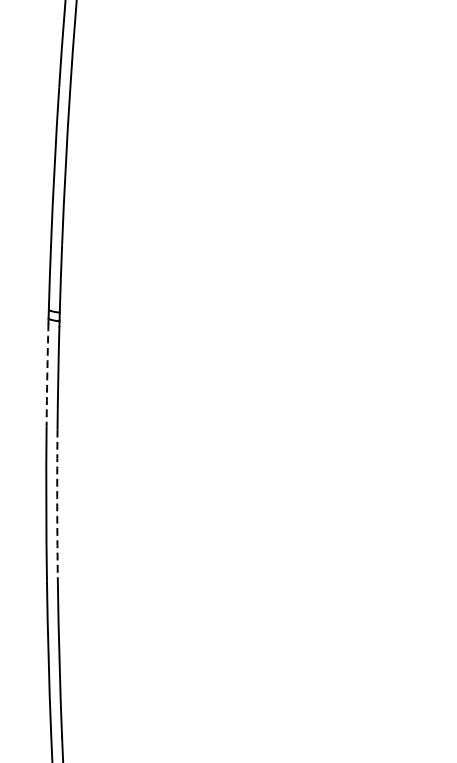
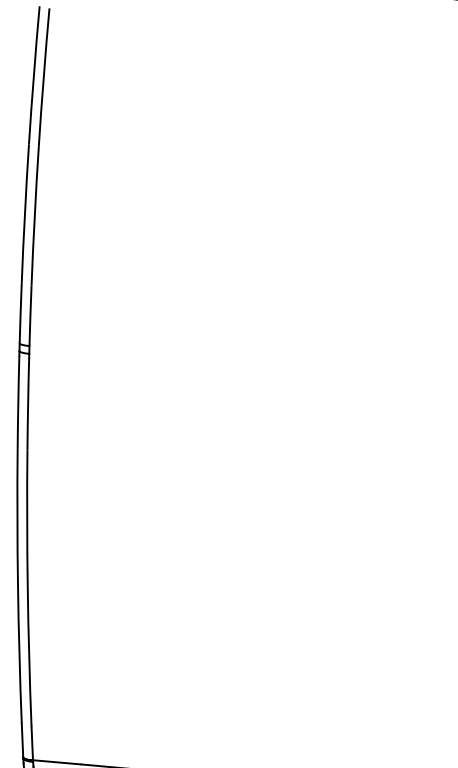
arc: (47, 374) -> (18, 401), dashed -> solid
arc: (57, 506) -> (27, 519), dashed -> solid

